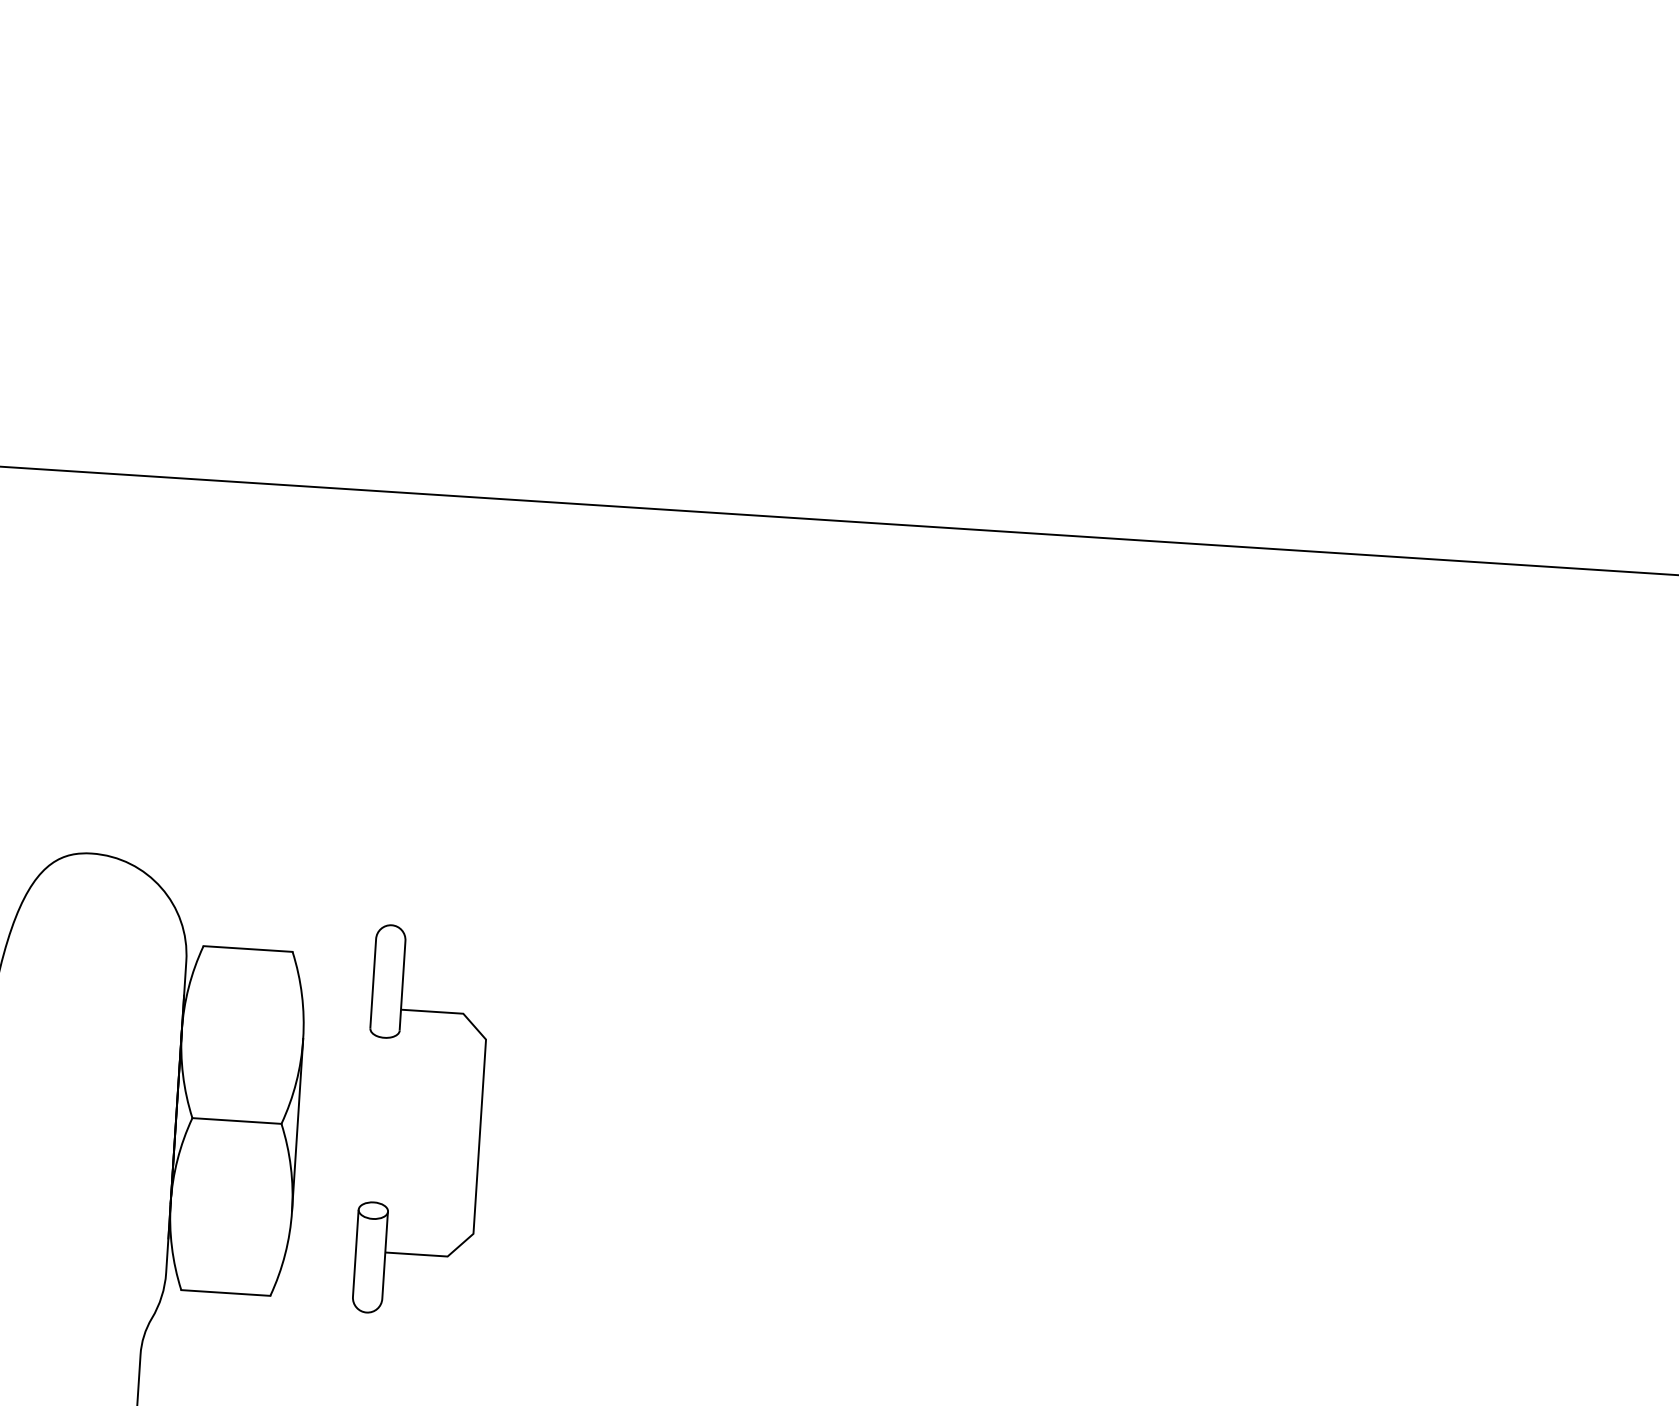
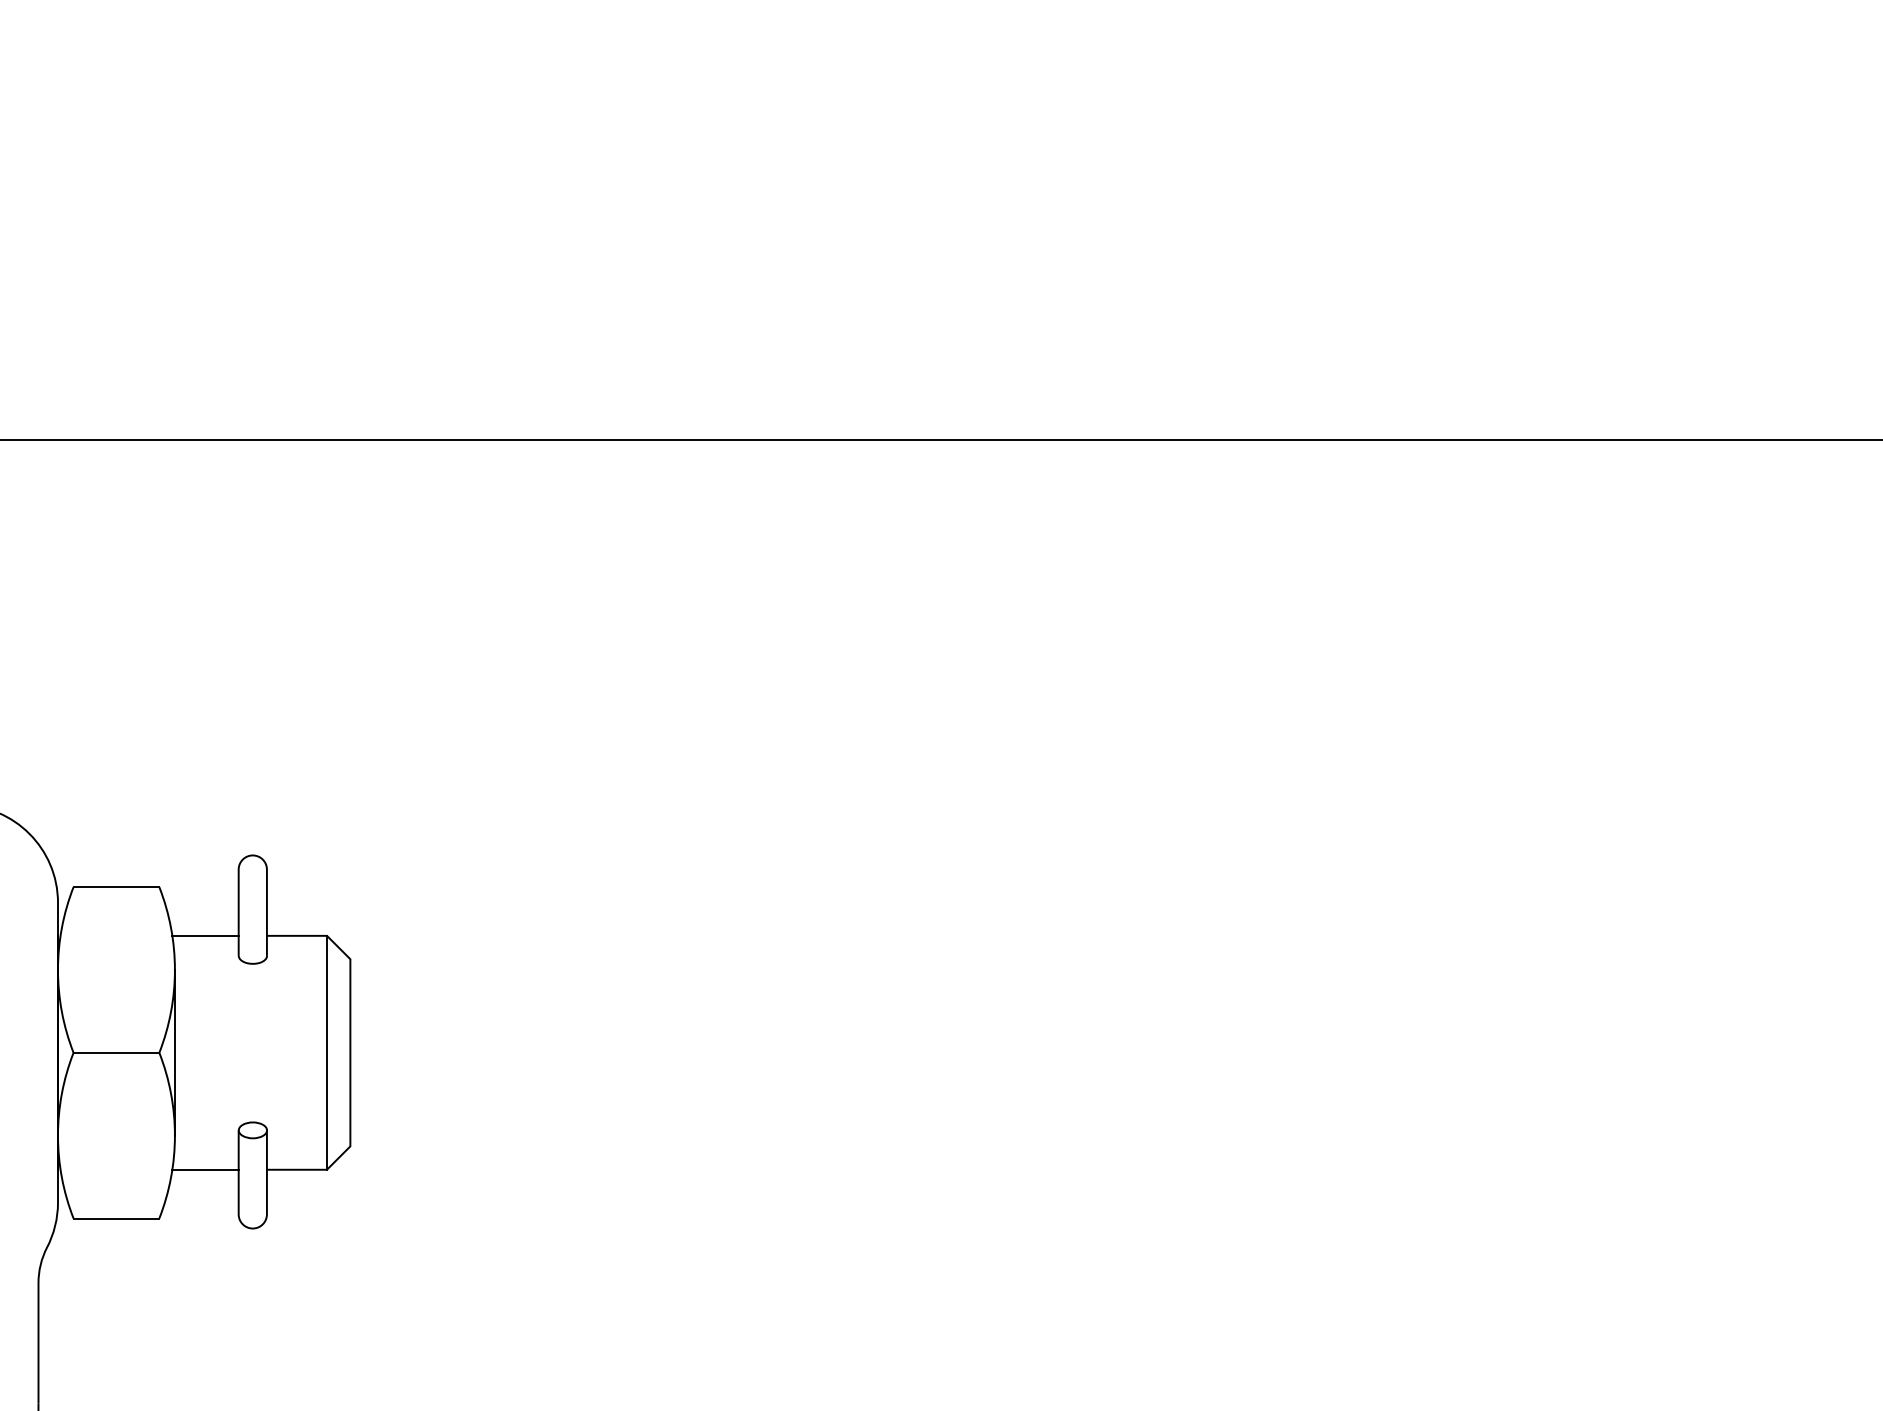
line: (337, 1005) -> (205, 935), added
line: (454, 1134) -> (326, 1052), added
line: (321, 1248) -> (205, 1169), added

